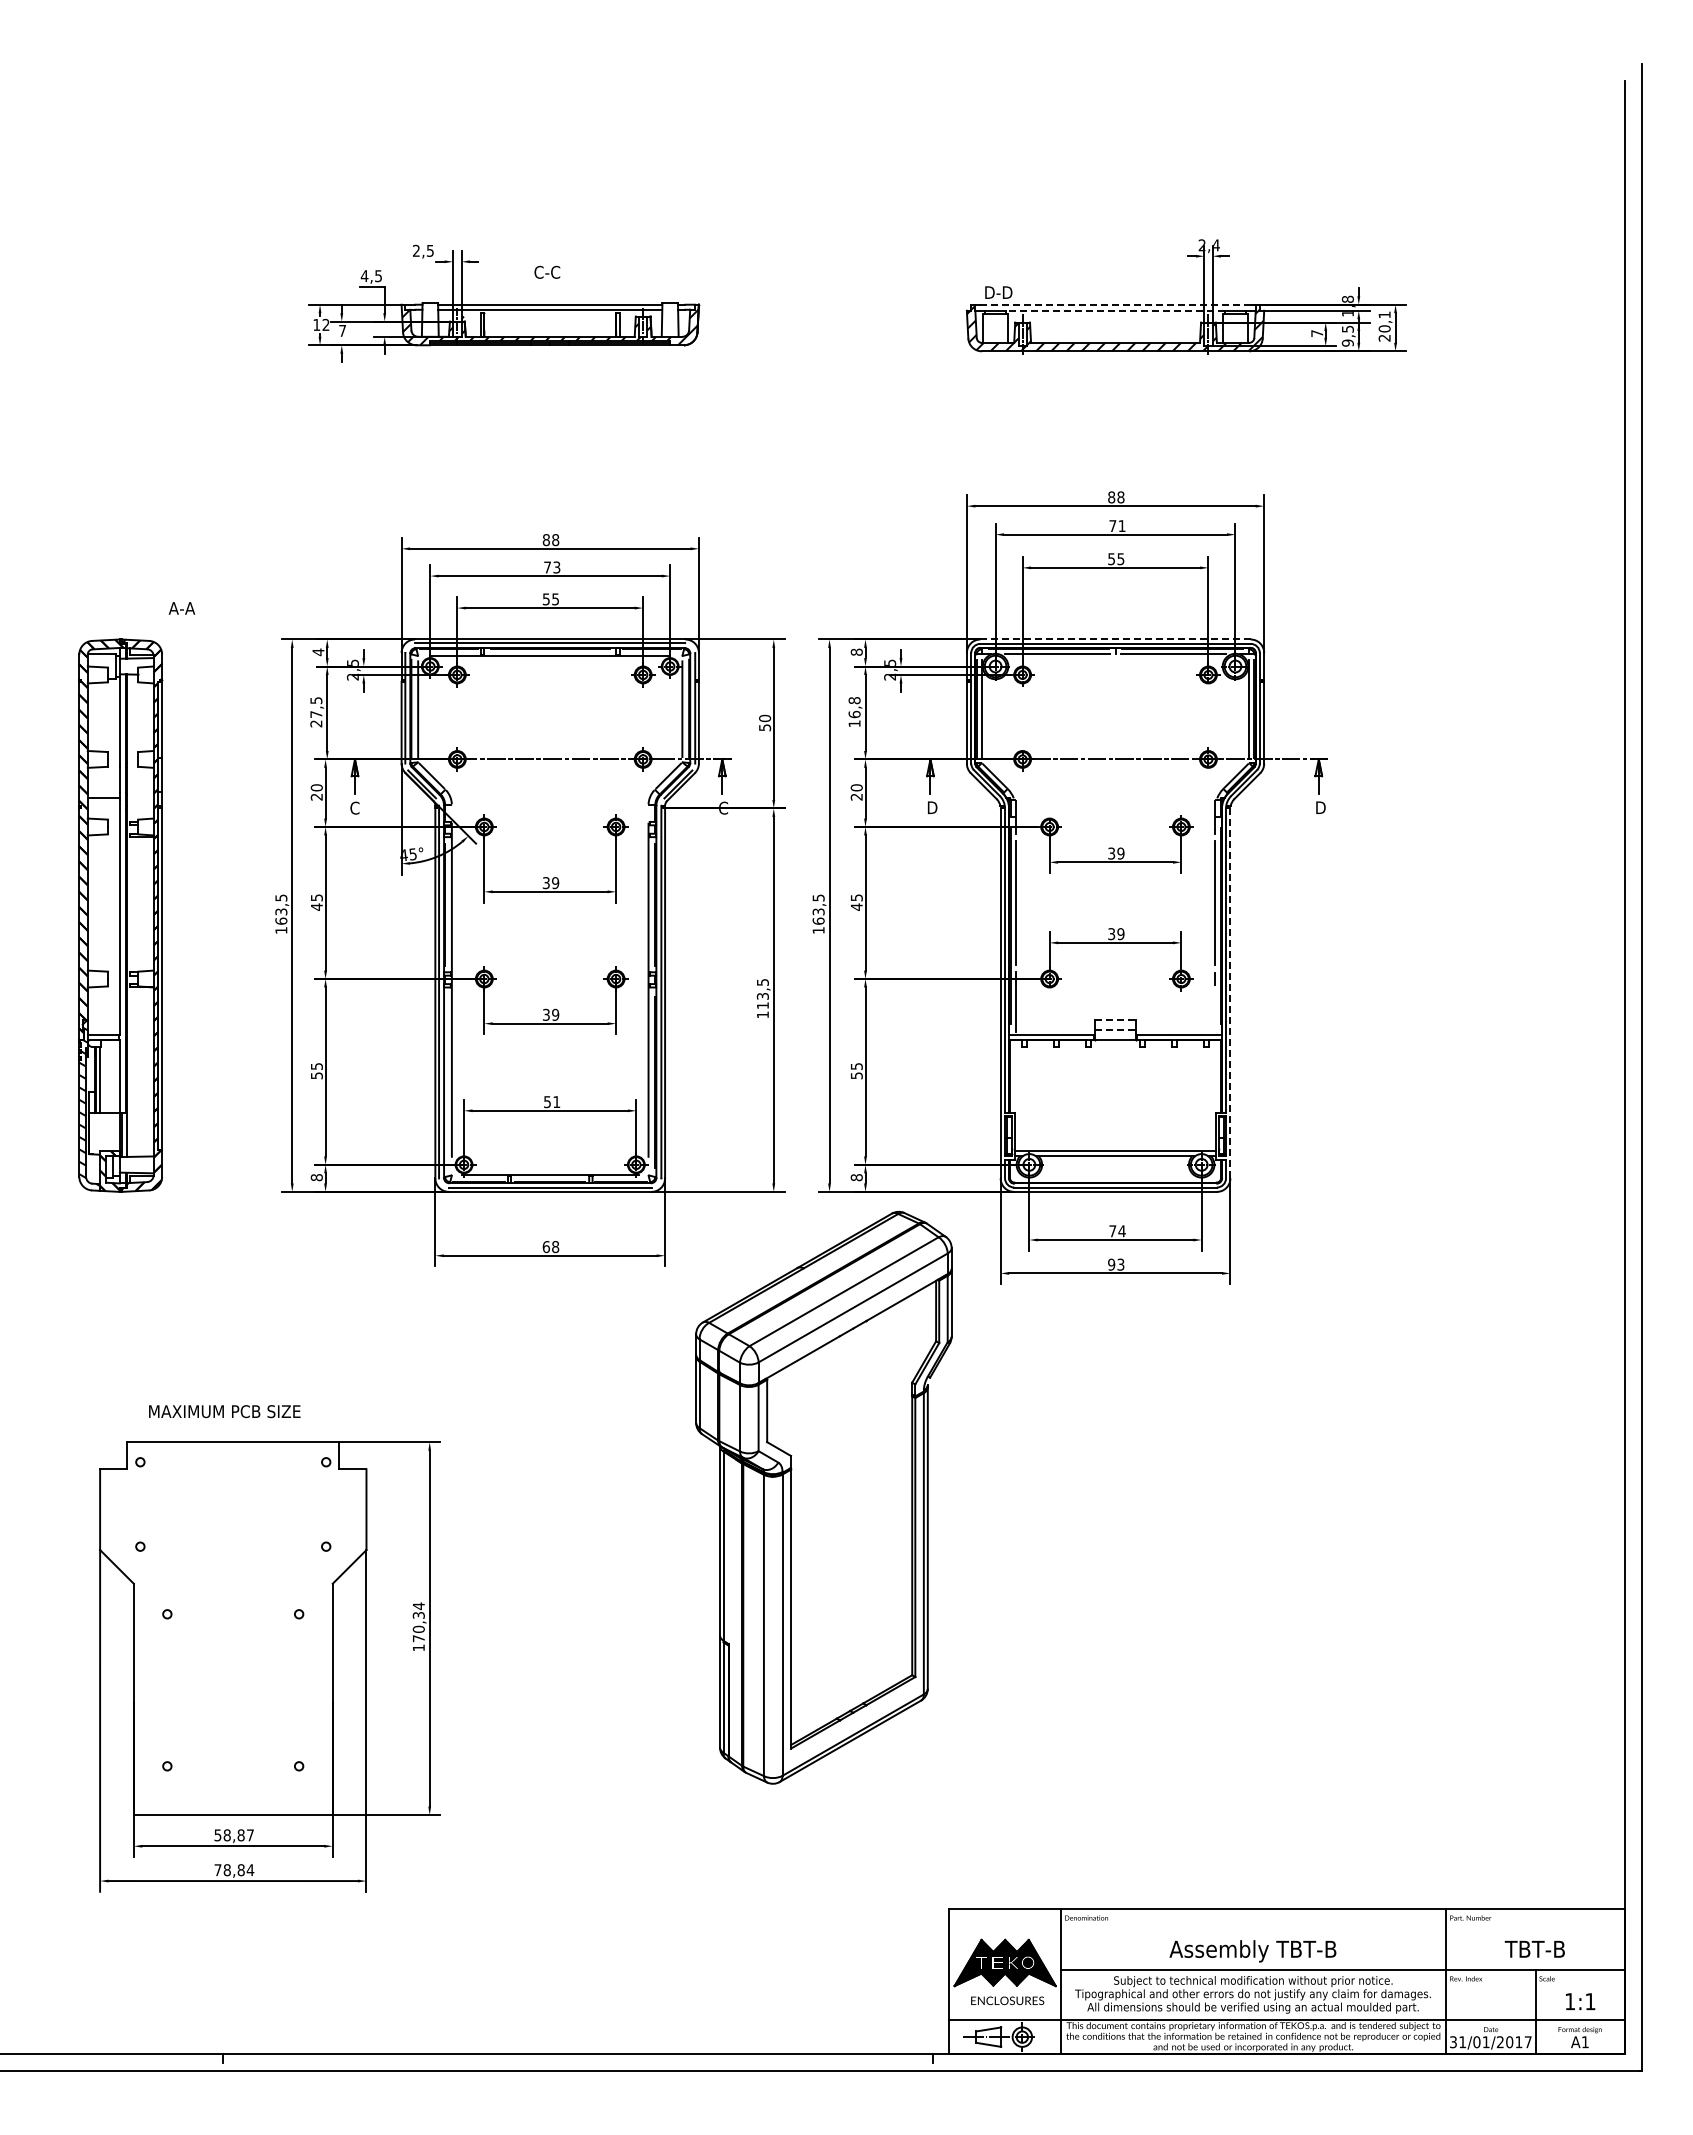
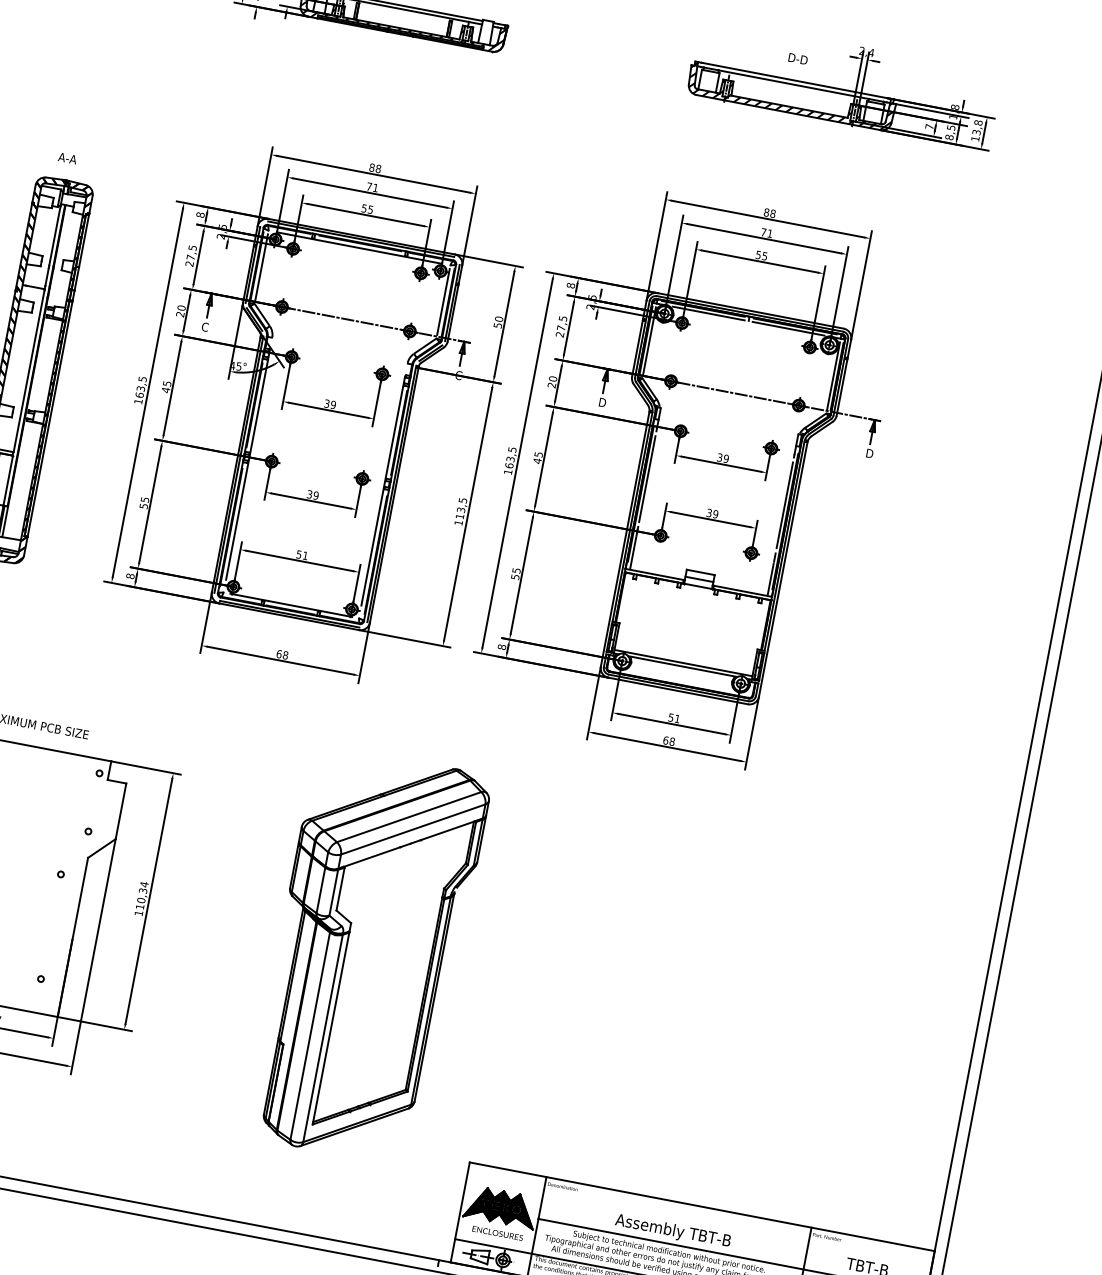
text: (998, 292) -> (797, 58), moved
line: (1115, 304) -> (794, 80), dashed -> solid
line: (1115, 310) -> (793, 84), dashed -> solid
text: (1384, 326) -> (976, 130), 20,1 -> 13,8
text: (1347, 342) -> (949, 136), 9,5 -> 8,5
text: (556, 567) -> (375, 187), 73 -> 71
text: (181, 608) -> (67, 158), moved
line: (1115, 639) -> (750, 310), dashed -> solid
text: (318, 652) -> (200, 215), 4 -> 8
text: (854, 712) -> (561, 326), 16,8 -> 27,5
line: (1230, 993) -> (783, 569), dashed -> solid
line: (1215, 1010) -> (770, 579), added
line: (1116, 1019) -> (701, 572), dashed -> solid
line: (1116, 1029) -> (700, 579), dashed -> solid
line: (445, 1081) -> (231, 527), added
text: (1117, 1231) -> (674, 718), 74 -> 51
text: (1116, 1264) -> (669, 741), 93 -> 68
part: (823, 1497) -> (367, 956), moved
text: (418, 1638) -> (139, 906), 170,34 -> 110,34

